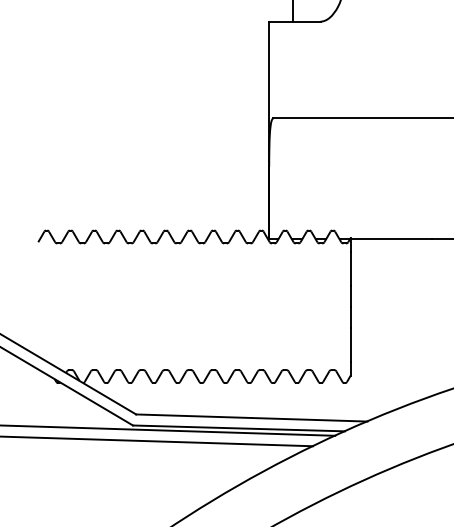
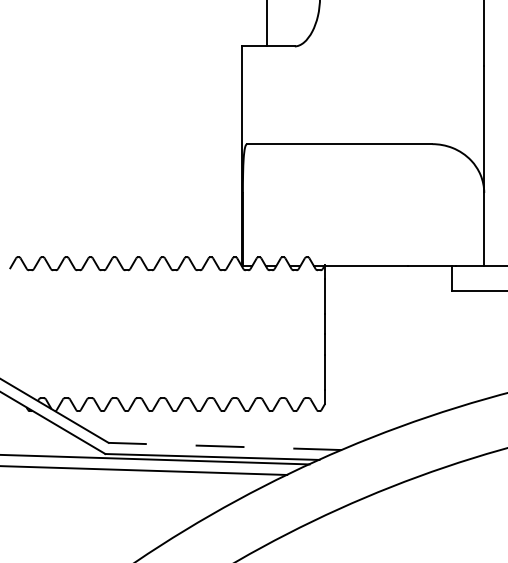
line: (251, 418) -> (225, 446), solid -> dashed

